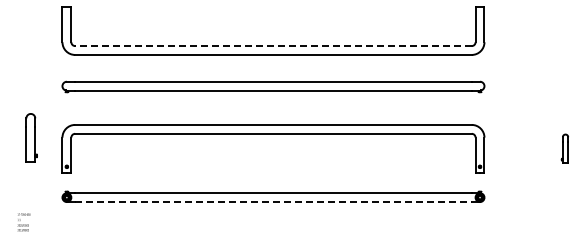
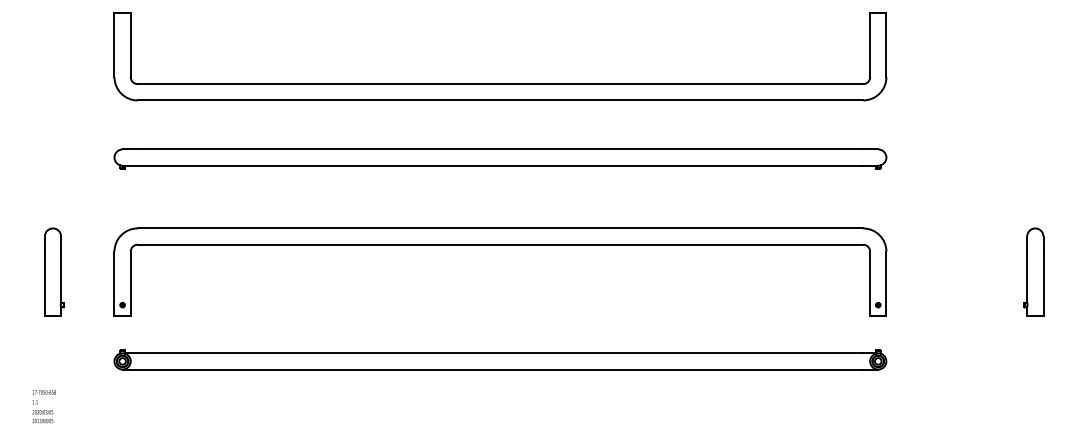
line: (272, 46) -> (498, 84), dashed -> solid
part: (31, 137) -> (54, 271), moved
part: (564, 148) -> (1032, 271), size x1.67
line: (273, 202) -> (500, 370), dashed -> solid

